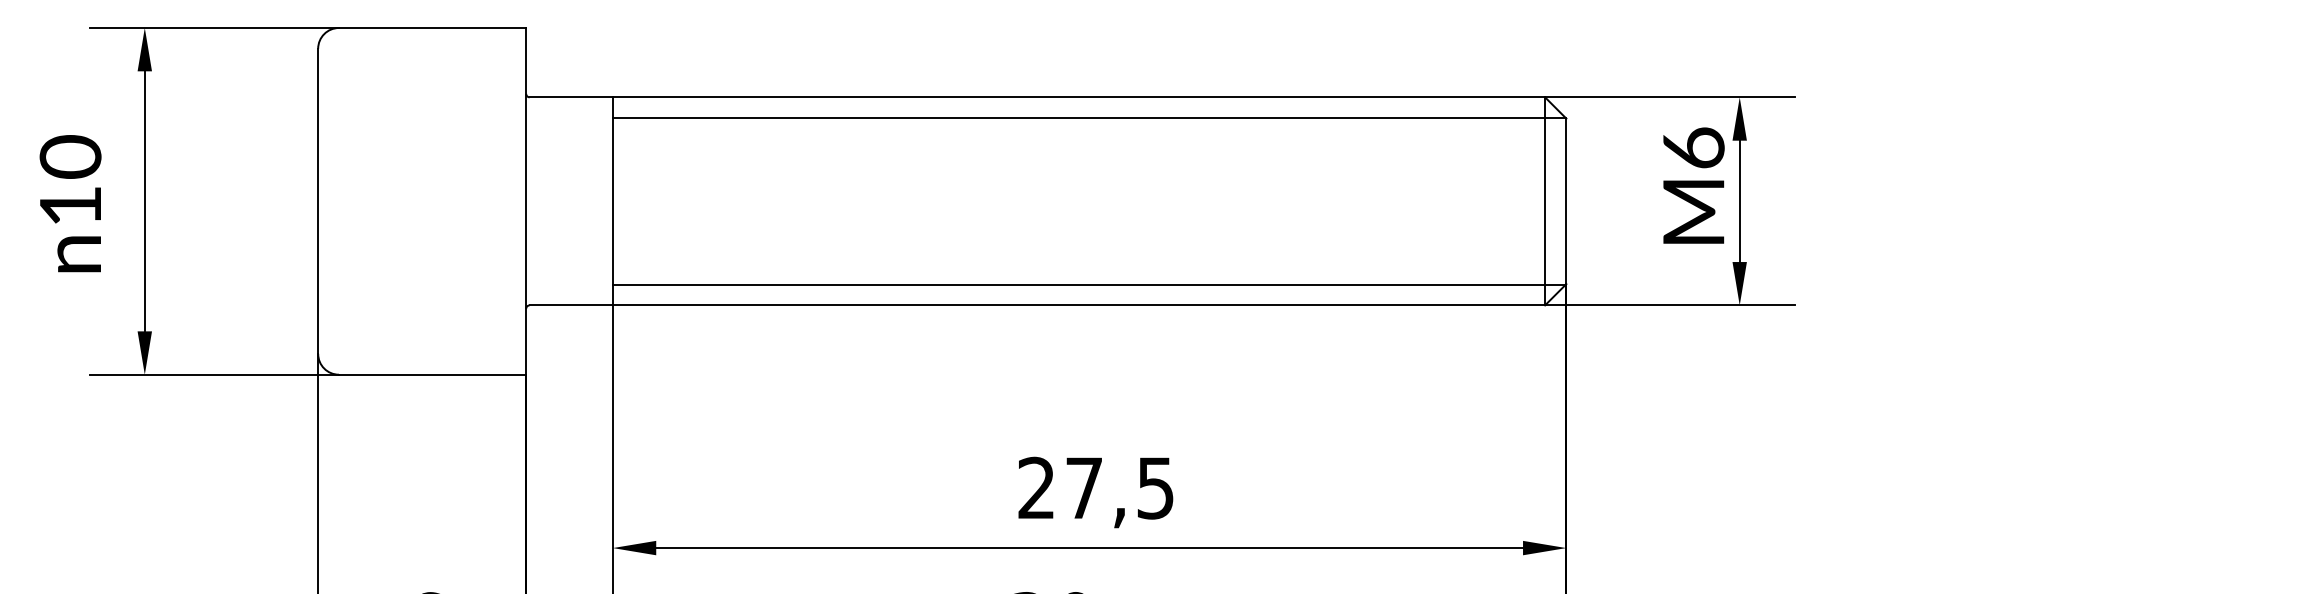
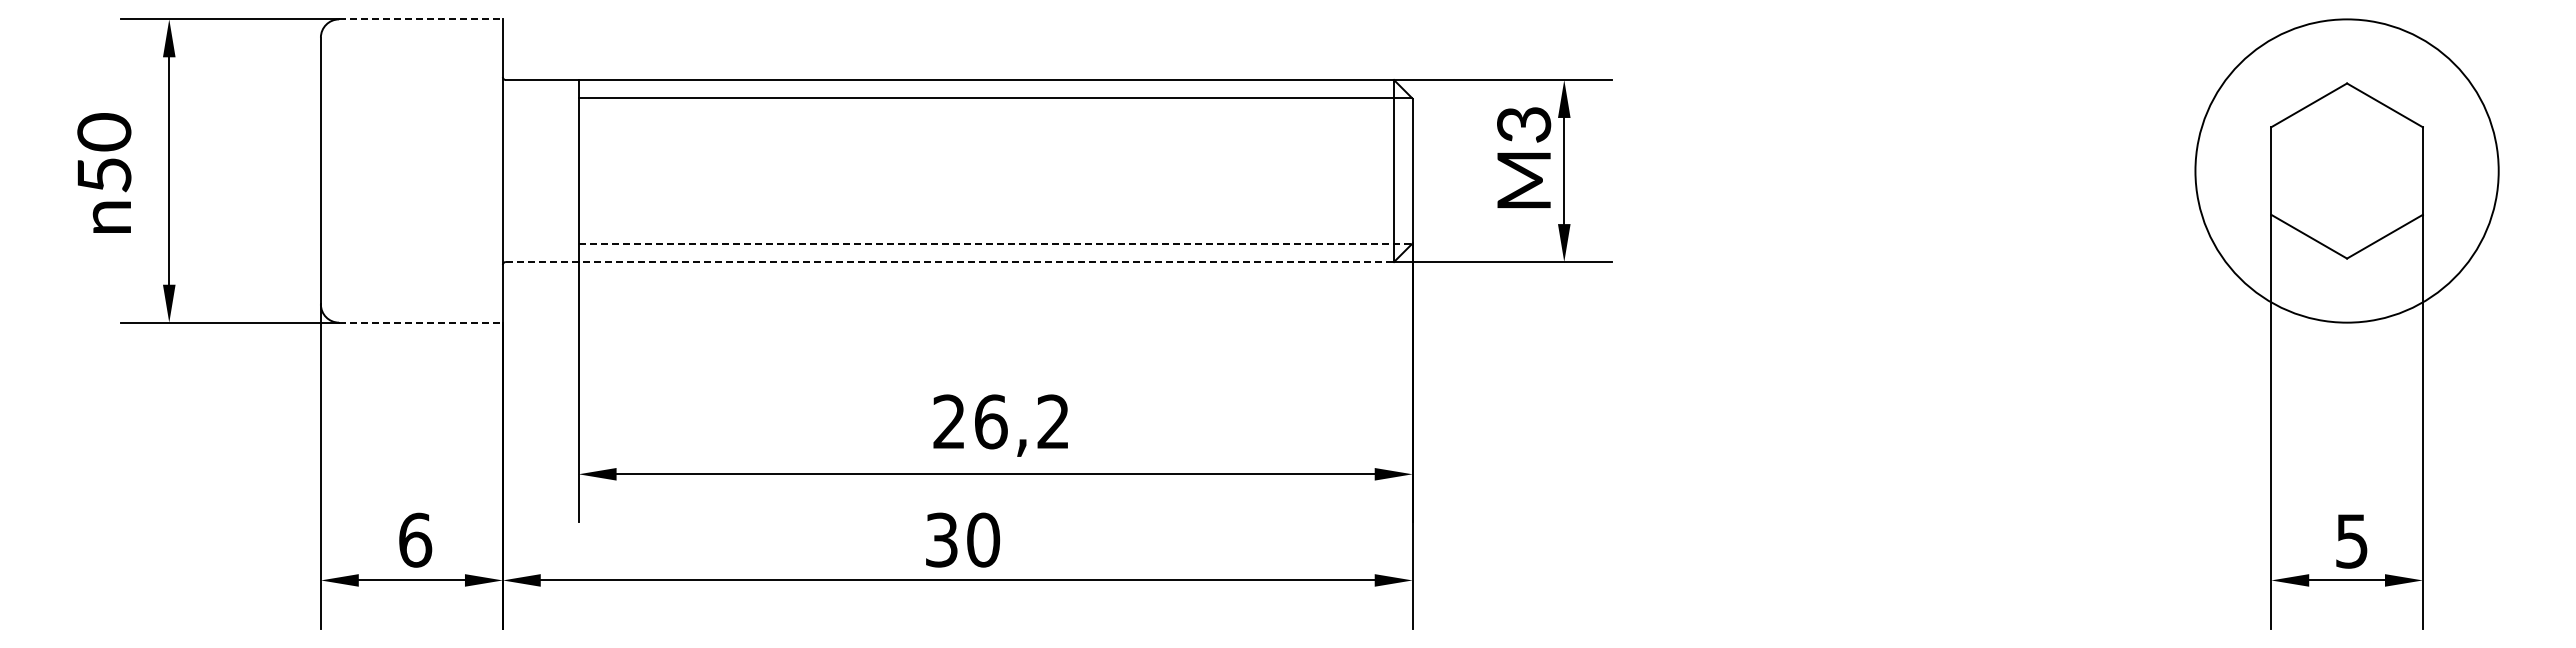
line: (432, 28) -> (420, 19), solid -> dashed
text: (1693, 148) -> (1523, 124), M6 -> M3
text: (70, 206) -> (104, 175), 10 -> 50
line: (1089, 284) -> (995, 243), solid -> dashed
line: (1037, 305) -> (950, 262), solid -> dashed
line: (432, 374) -> (420, 322), solid -> dashed
text: (1119, 487) -> (1021, 421), 27,5 -> 26,2

